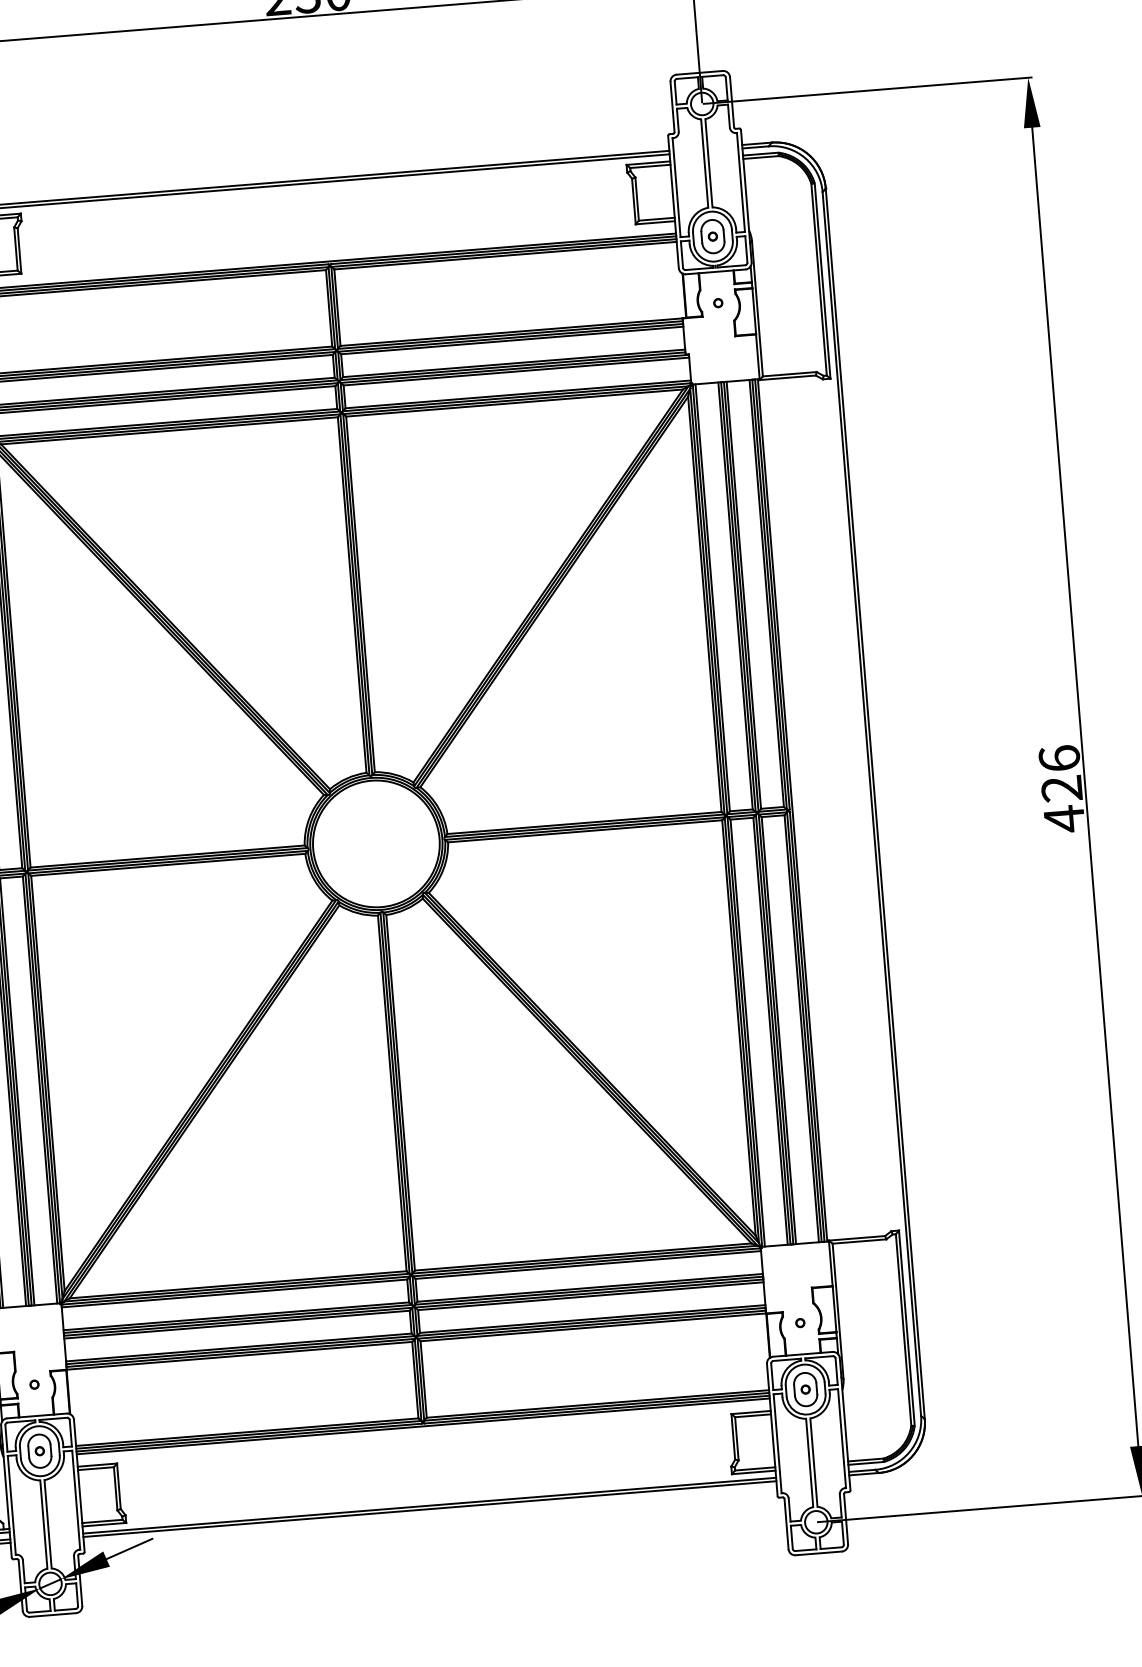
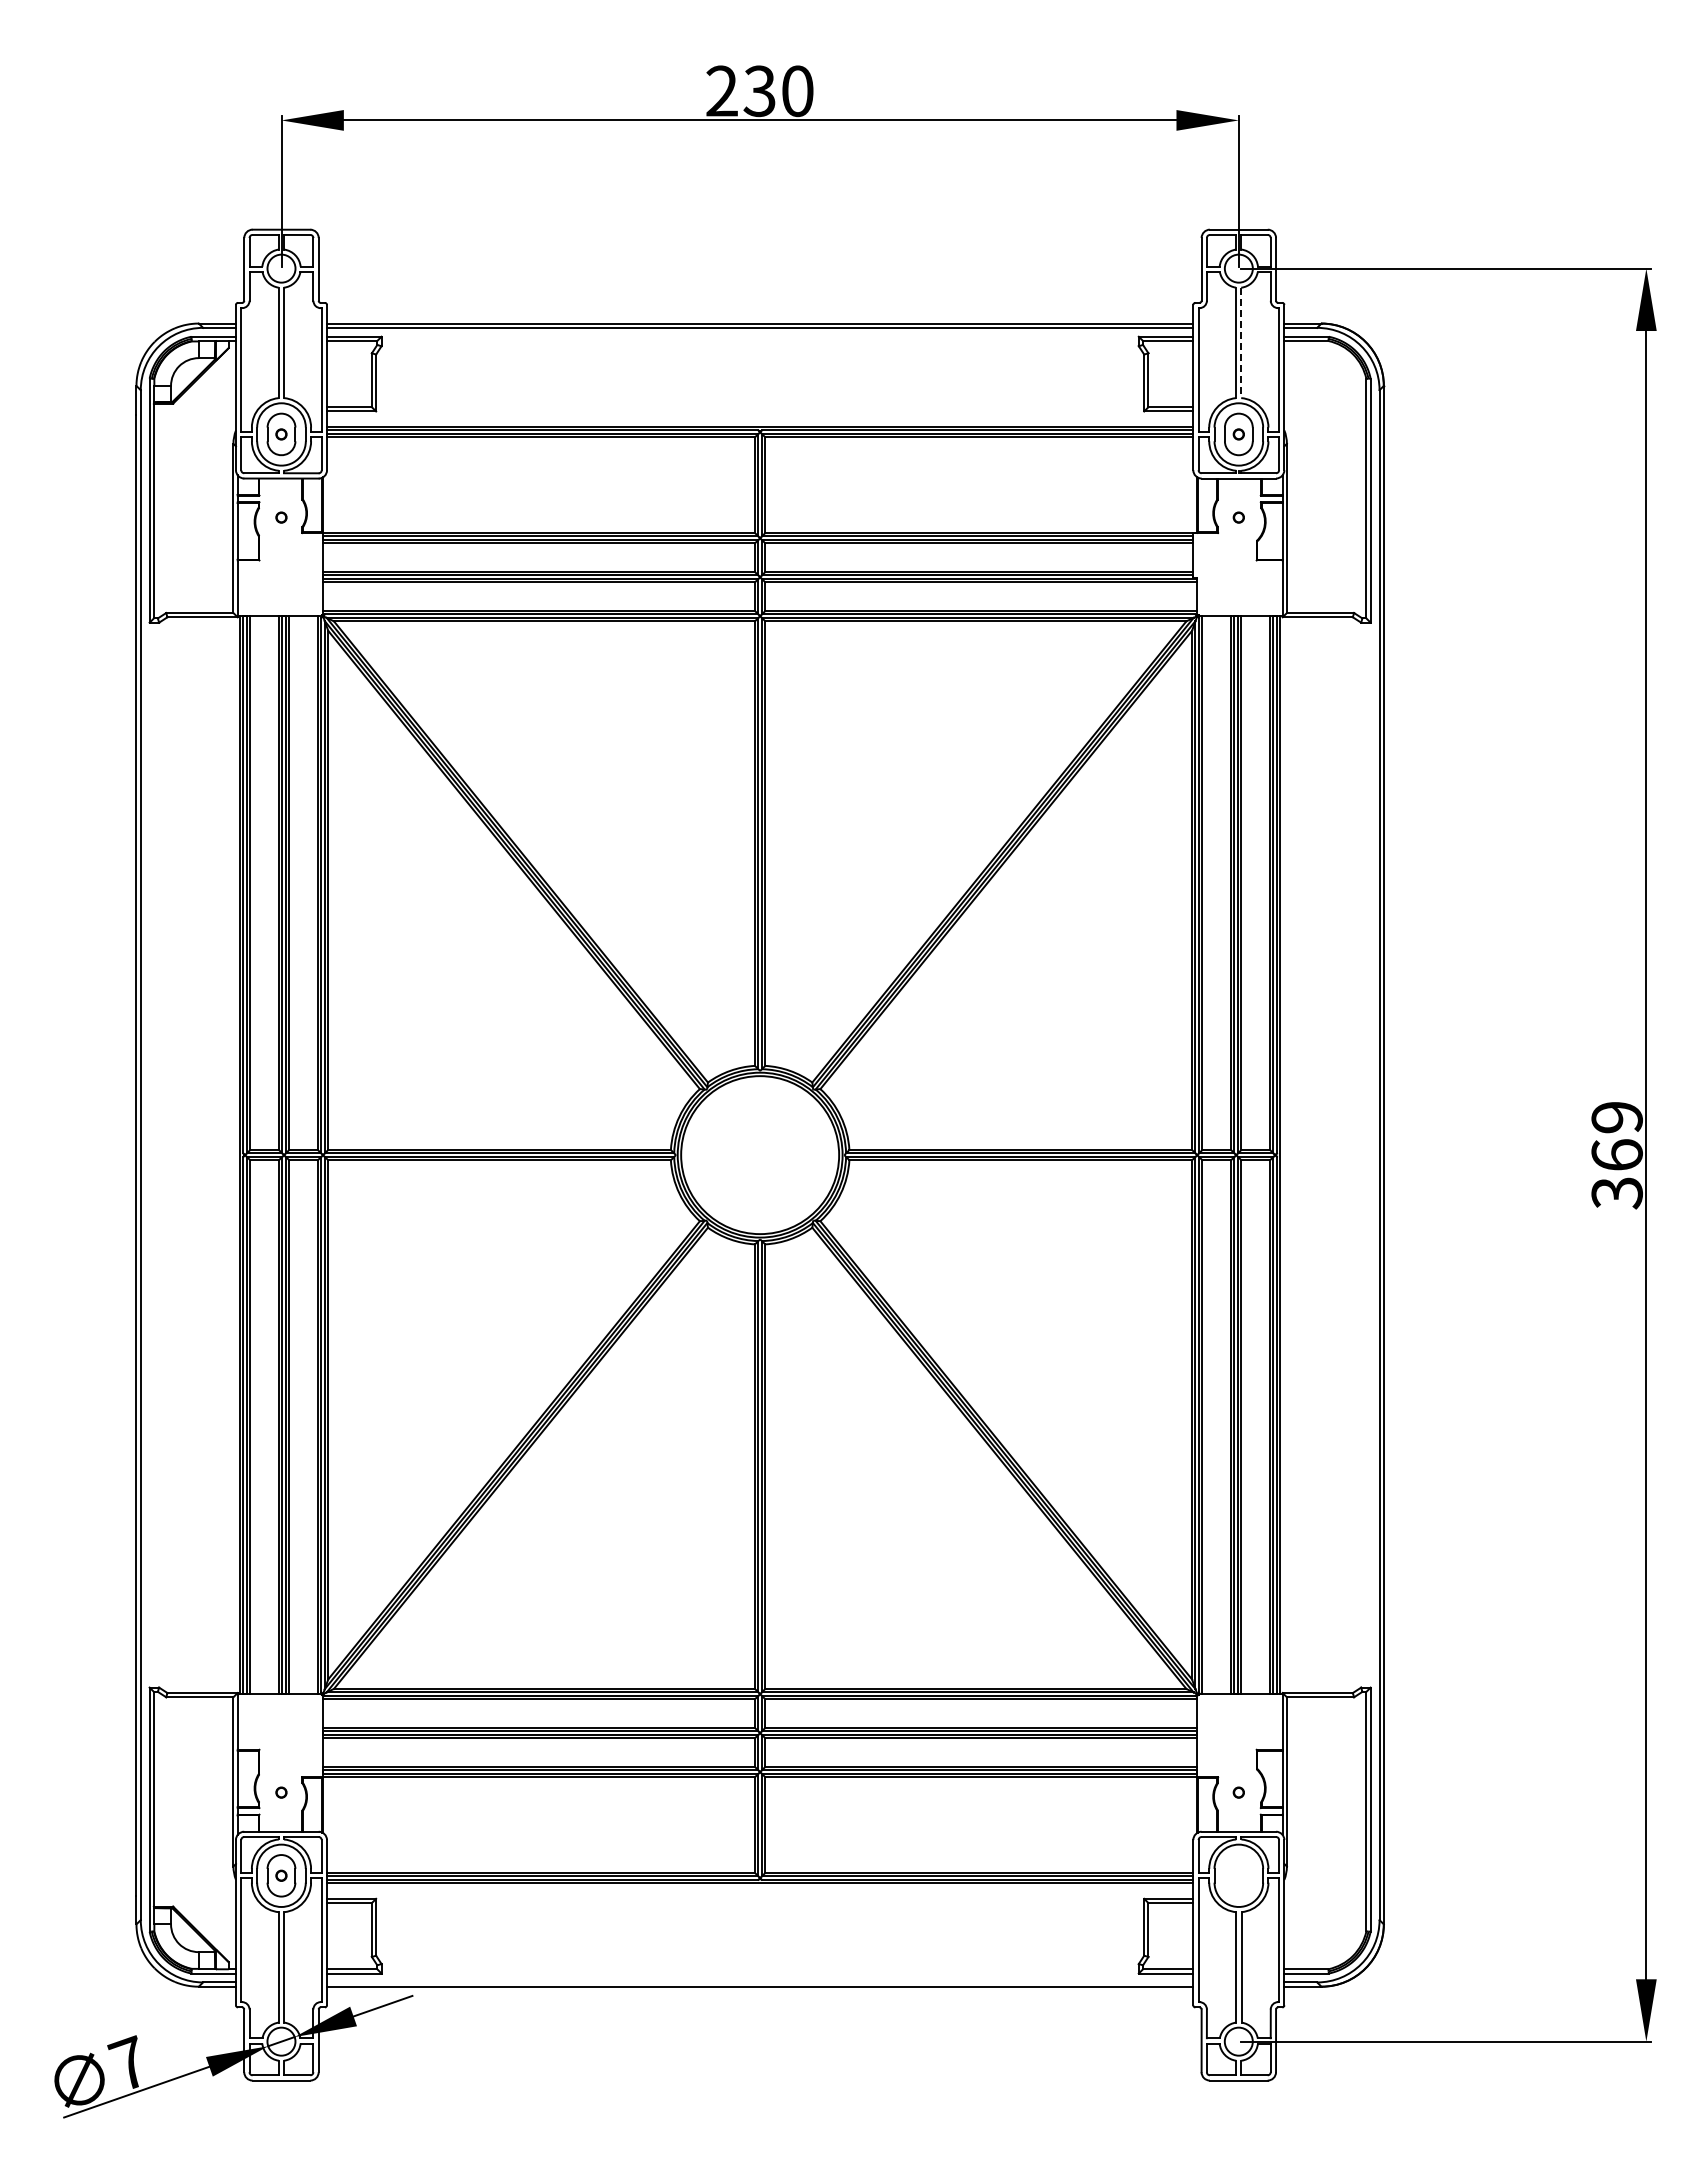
line: (709, 163) -> (1241, 343), solid -> dashed
text: (1061, 789) -> (1616, 1155), 426 -> 369
part: (805, 1389) -> (1238, 1875), removed
line: (429, 1505) -> (760, 1982), removed

